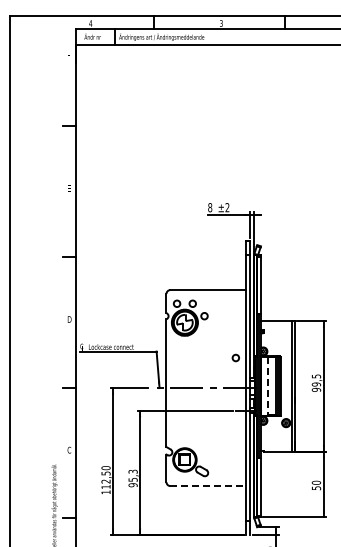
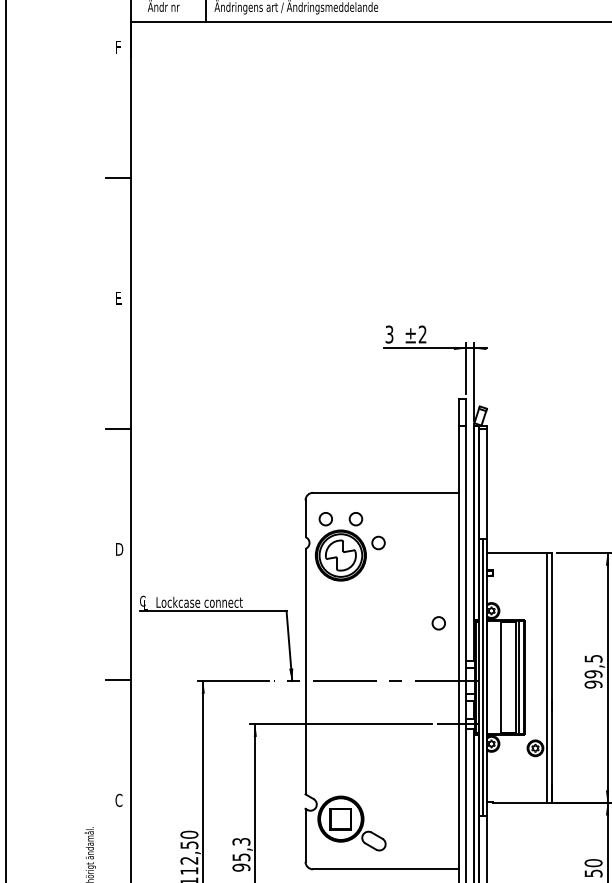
text: (210, 207) -> (390, 334), 8 -> 3
line: (268, 386) -> (501, 678), dashed -> solid
line: (208, 486) -> (386, 870), dashed -> solid

